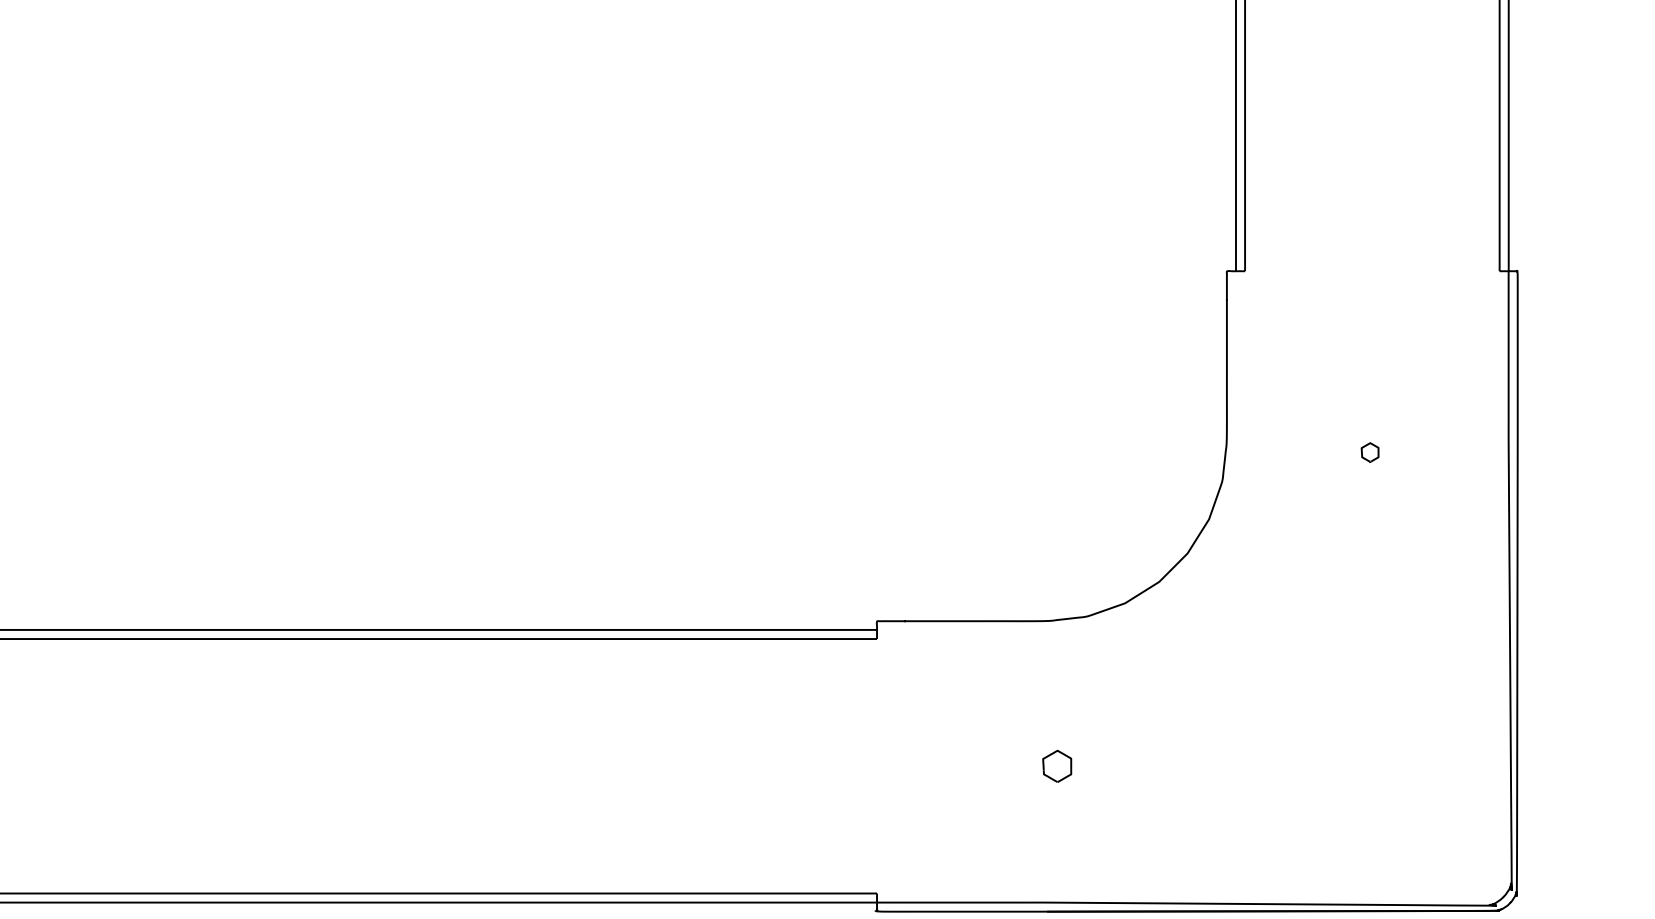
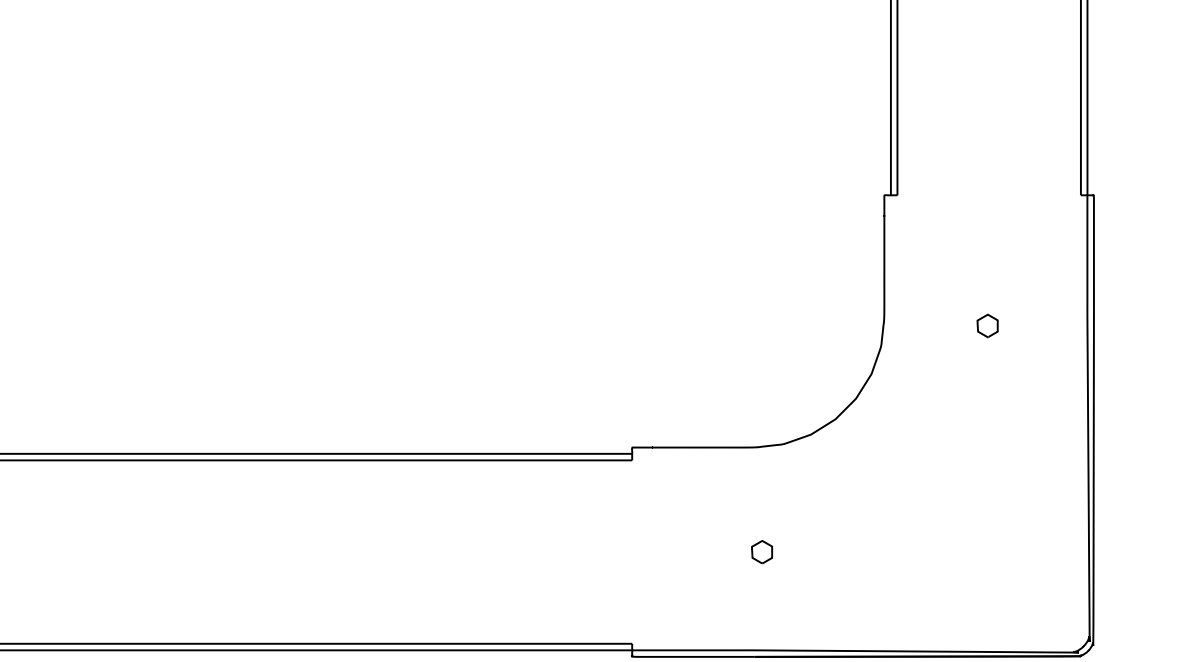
part: (1370, 451) -> (987, 325), size x1.67

